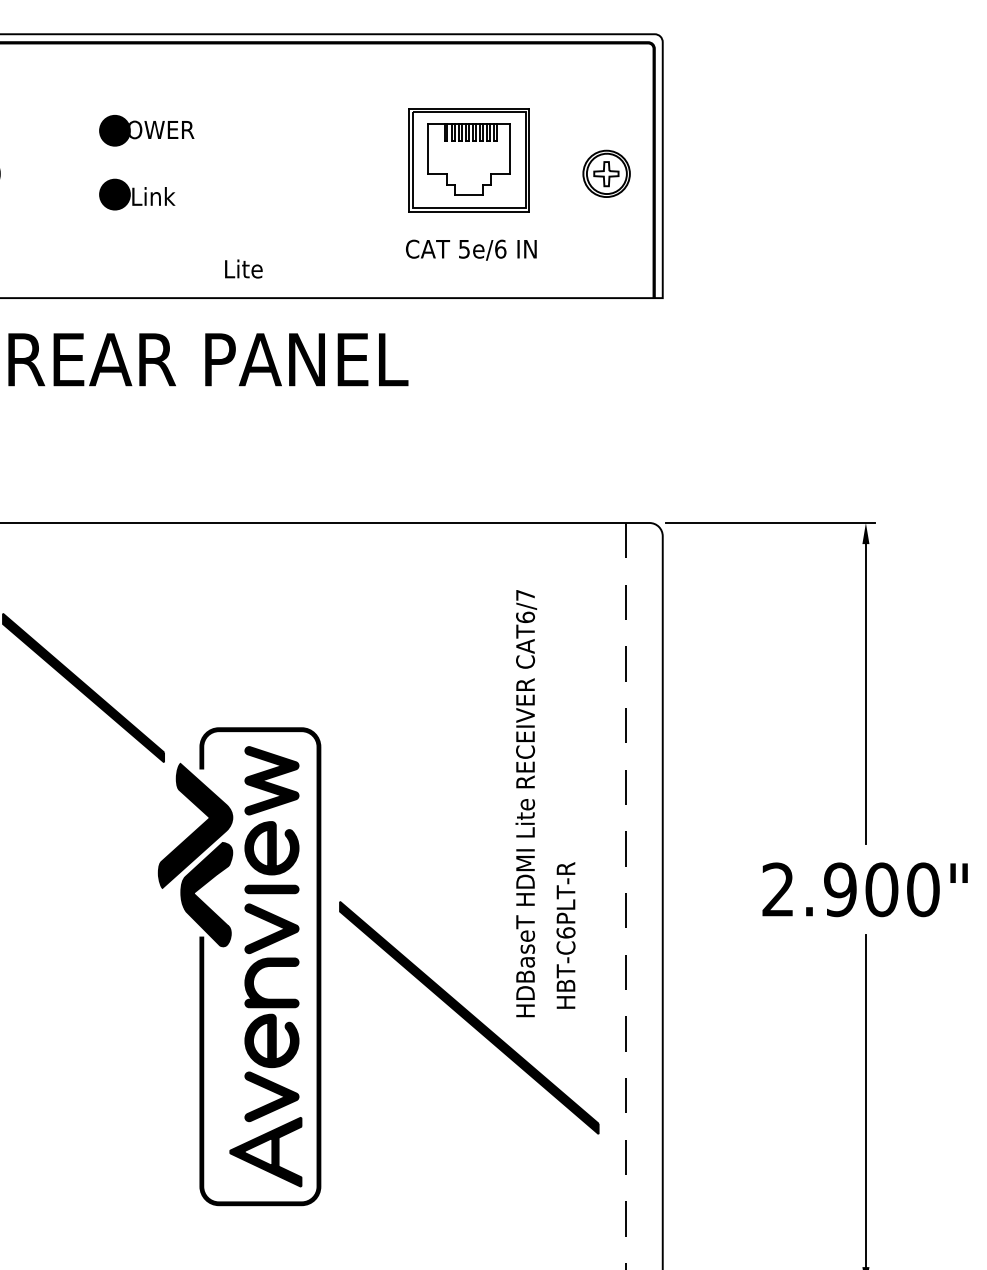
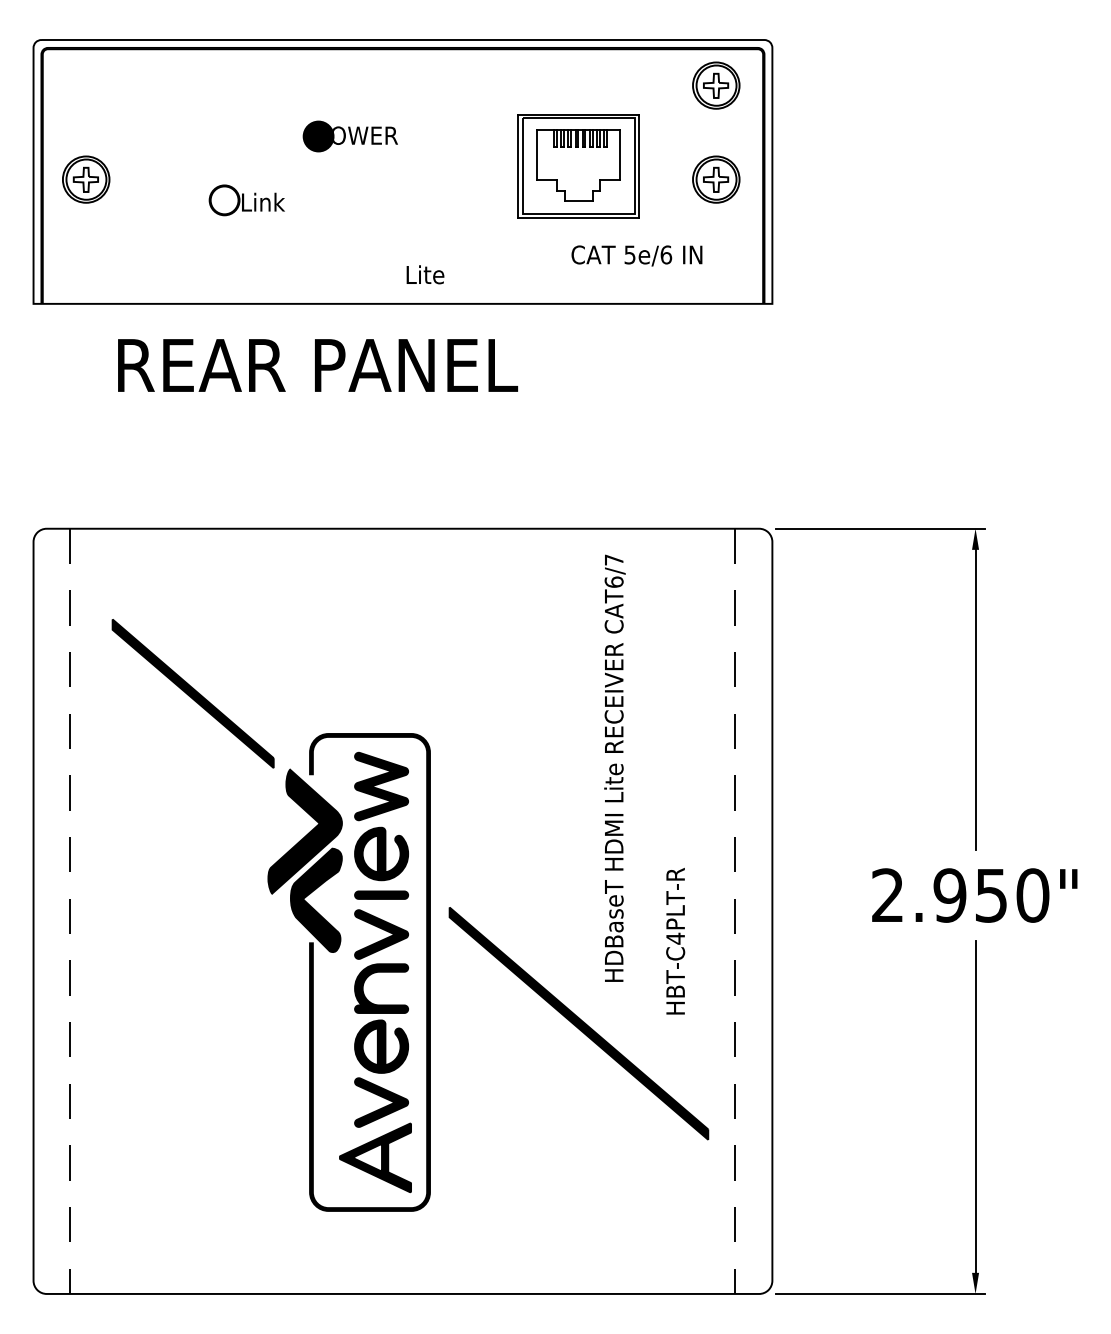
part: (606, 79) -> (716, 85), added
part: (145, 130) -> (349, 136), moved
fill: (114, 194) -> (224, 200), removed
text: (470, 249) -> (636, 255), moved
text: (243, 268) -> (425, 274), moved
text: (525, 802) -> (614, 767), moved
text: (881, 889) -> (991, 895), 2.900" -> 2.950"
text: (565, 932) -> (675, 938), HBT-C6PLT-R -> HBT-C4PLT-R

